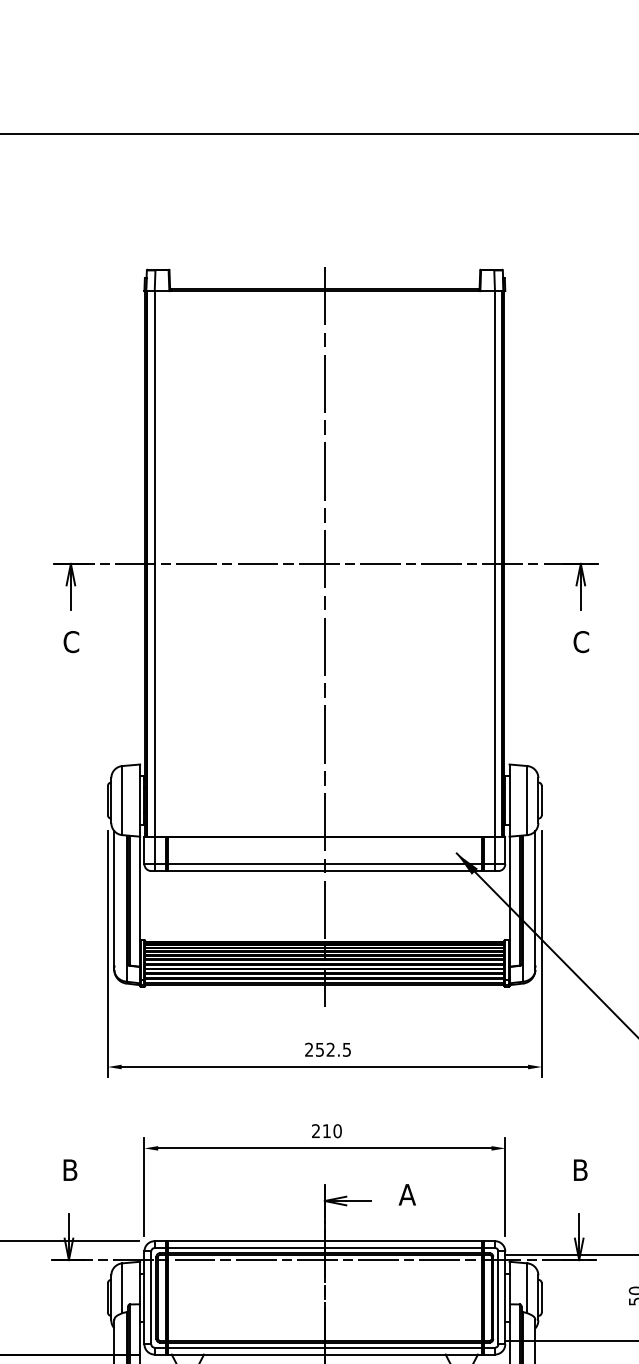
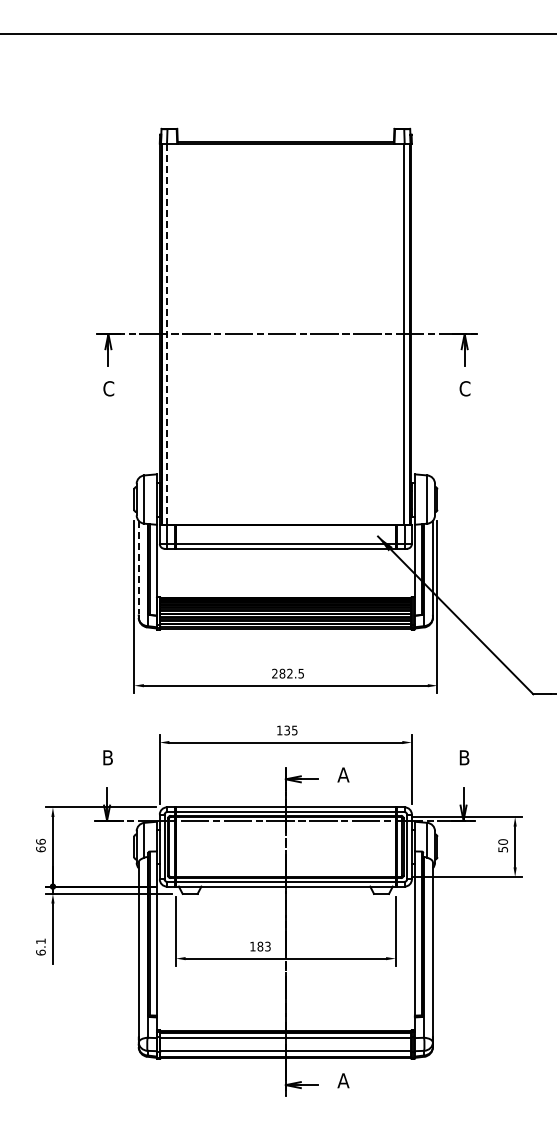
line: (155, 564) -> (167, 334), solid -> dashed
line: (324, 635) -> (285, 384), removed
line: (113, 897) -> (138, 567), solid -> dashed
text: (320, 1049) -> (282, 673), 252.5 -> 282.5
text: (325, 1131) -> (286, 730), 210 -> 135

